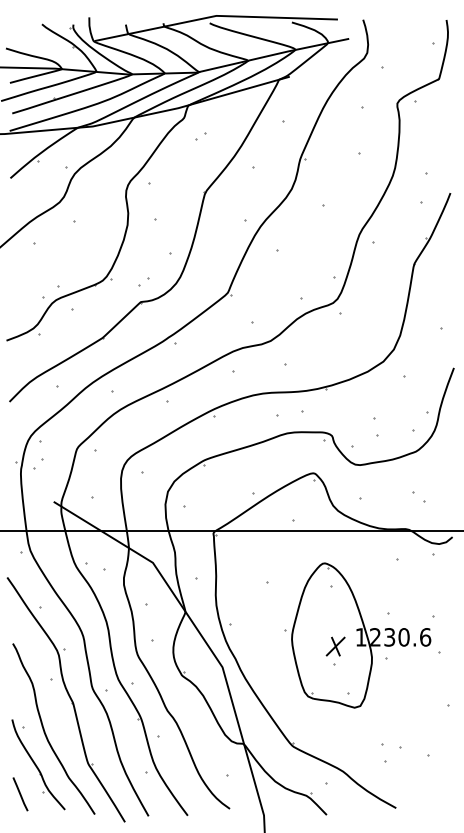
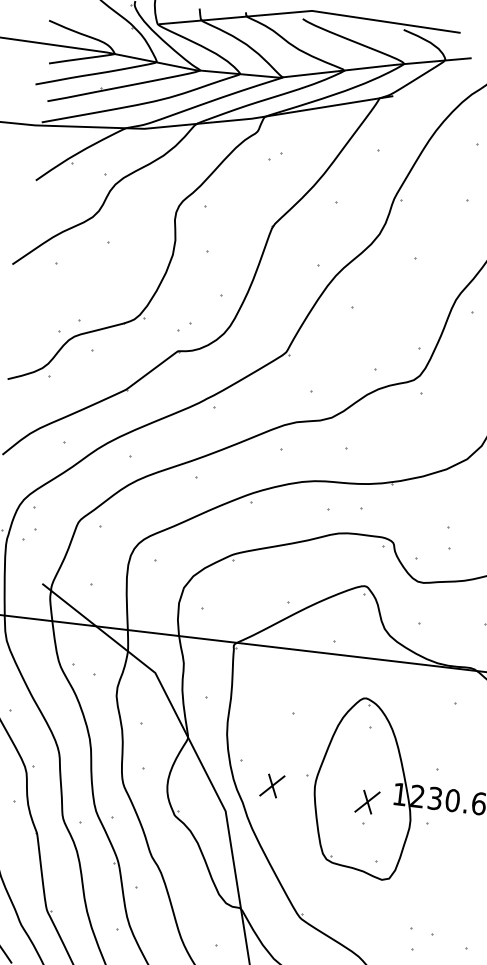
part: (257, 642) -> (272, 785), added

